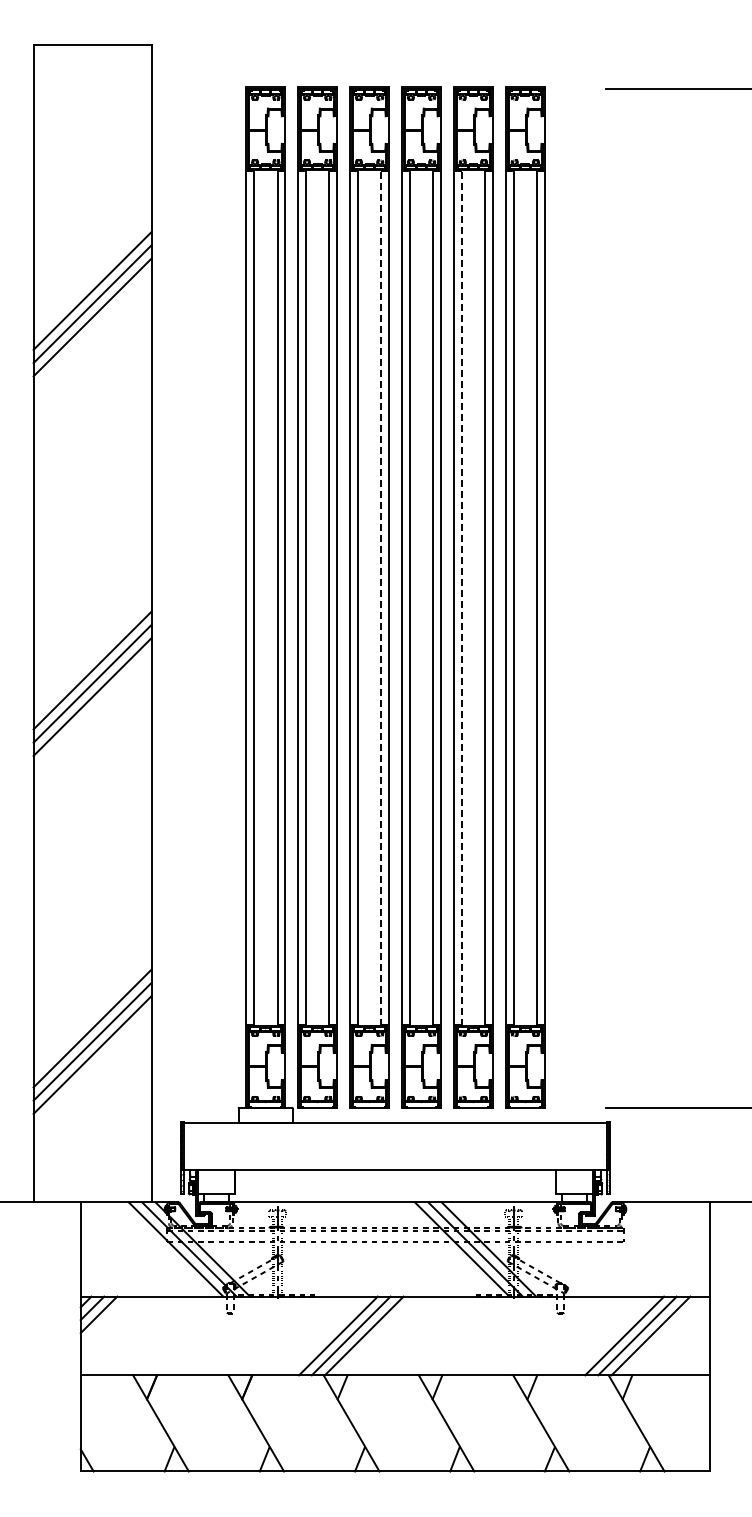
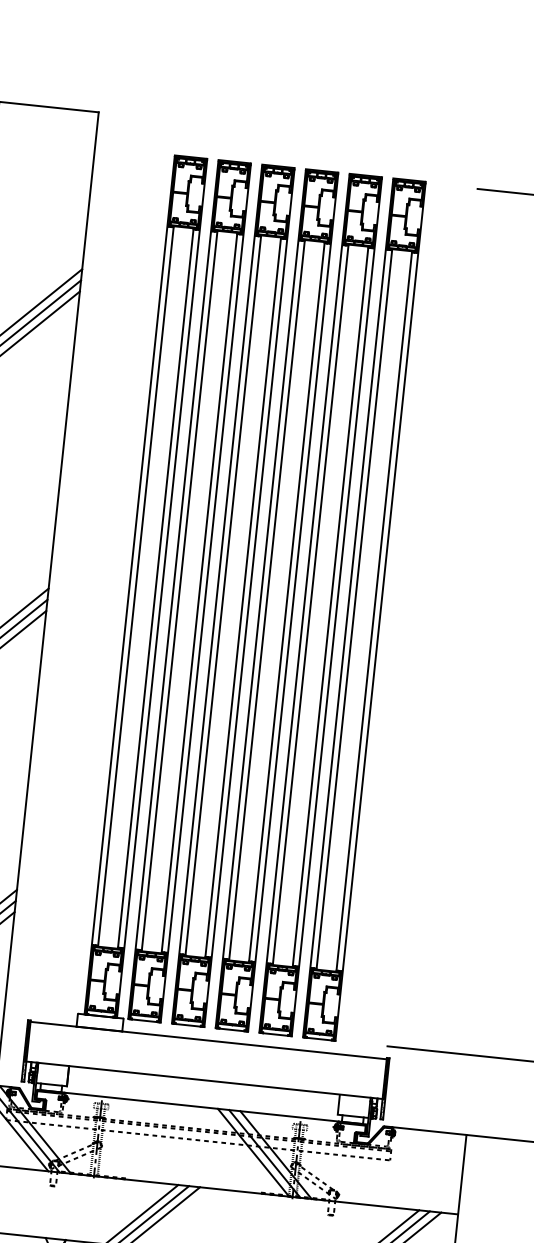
line: (381, 597) -> (243, 597), dashed -> solid
line: (461, 597) -> (310, 604), dashed -> solid

